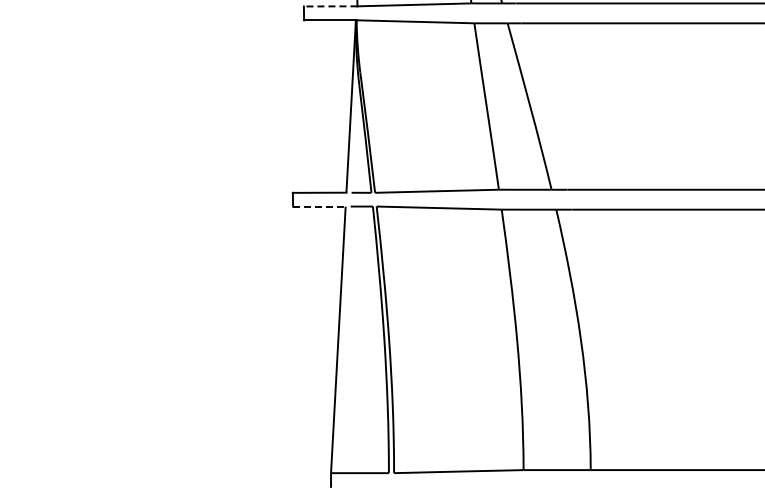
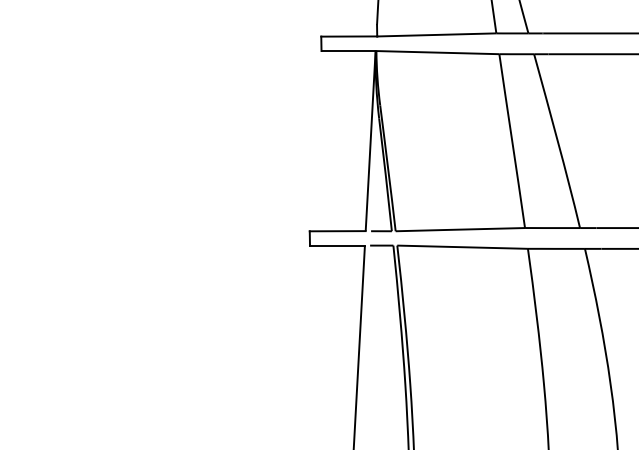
line: (330, 6) -> (349, 36), dashed -> solid
line: (319, 206) -> (337, 245), dashed -> solid

